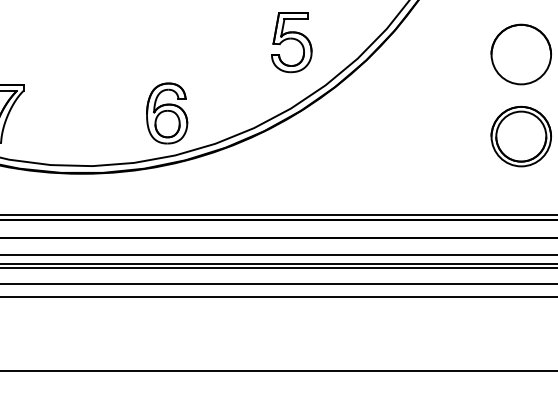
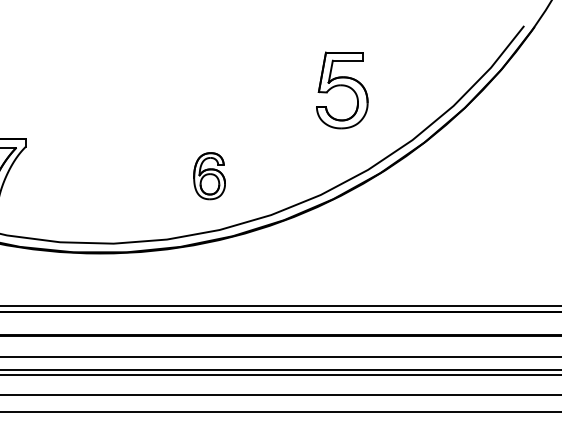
part: (291, 42) -> (341, 90), moved
part: (167, 113) -> (209, 176), size x0.6

